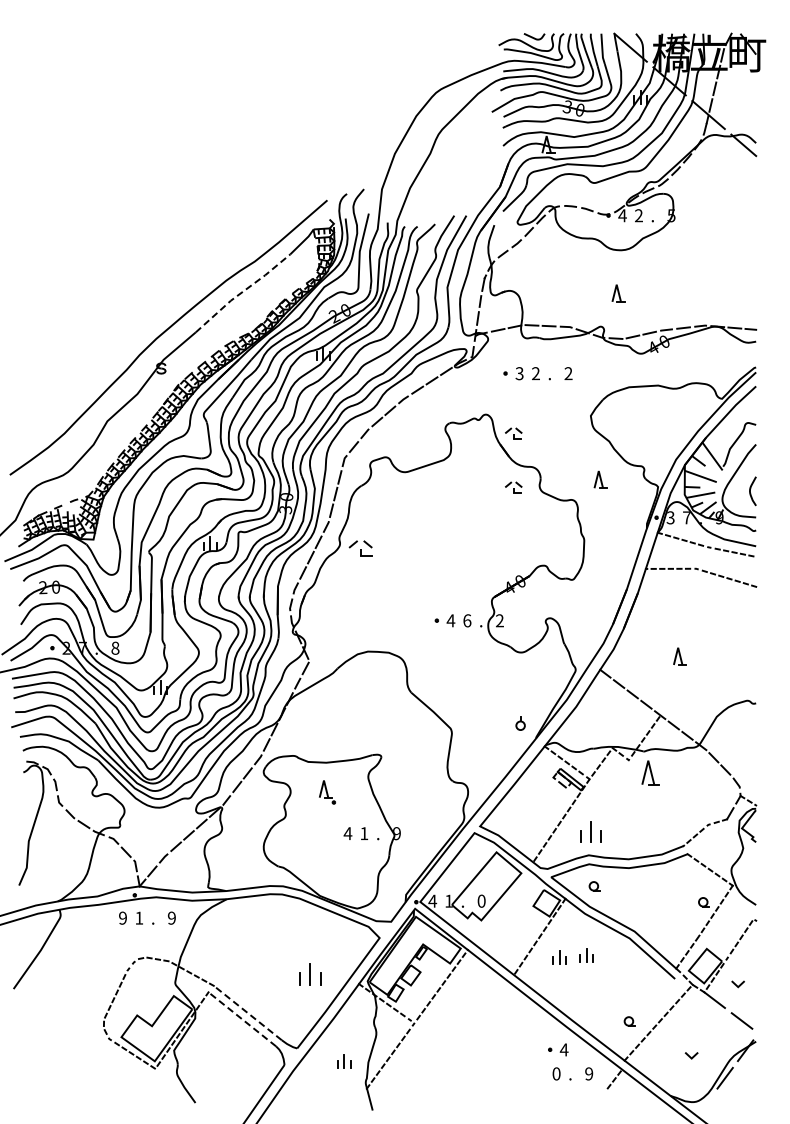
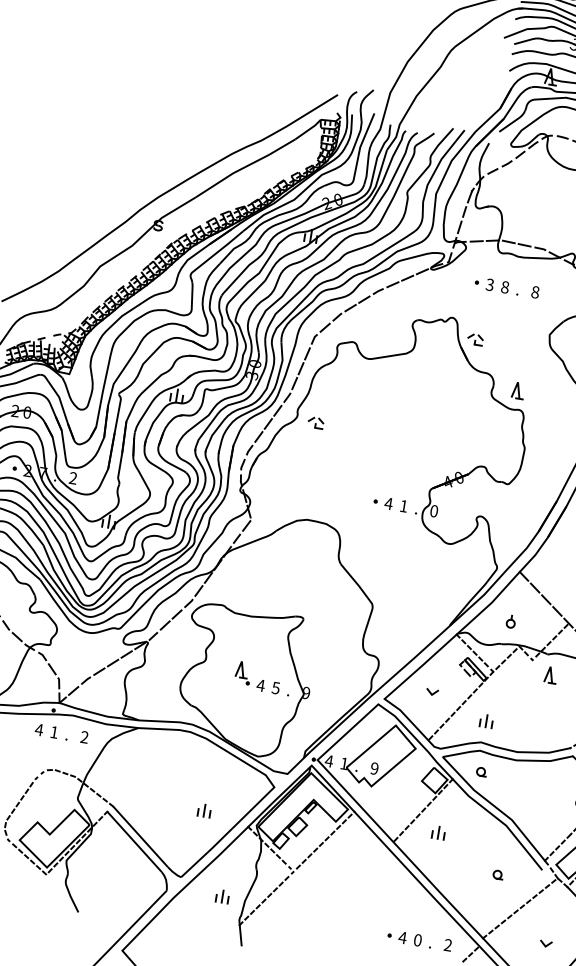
line: (242, 292) -> (245, 167), dashed -> solid
text: (535, 373) -> (504, 287), 2 -> 8
text: (568, 373) -> (535, 292), 2 -> 8
part: (600, 479) -> (518, 390), moved
part: (513, 487) -> (467, 389), removed
part: (360, 548) -> (315, 422), size x0.71
text: (467, 620) -> (404, 506), 6 -> 1
text: (499, 620) -> (433, 510), 2 -> 0
text: (115, 647) -> (73, 477), 8 -> 2
part: (520, 723) -> (510, 621), moved
part: (650, 772) -> (550, 674), size x0.71
part: (327, 792) -> (243, 673), moved
line: (528, 811) -> (431, 692), added
part: (590, 832) -> (486, 721), size x0.62
text: (364, 833) -> (276, 688), 1 -> 5
text: (481, 900) -> (374, 767), 0 -> 9
text: (122, 917) -> (38, 729), 9 -> 4
text: (171, 918) -> (84, 737), 9 -> 2
part: (586, 955) -> (463, 834), removed
part: (310, 974) -> (204, 810), size x0.62
line: (247, 1012) -> (140, 836), dashed -> solid
line: (241, 1019) -> (133, 841), dashed -> solid
part: (629, 1021) -> (498, 874), moved
part: (558, 1049) -> (397, 936), moved
text: (589, 1074) -> (448, 945), 9 -> 2

